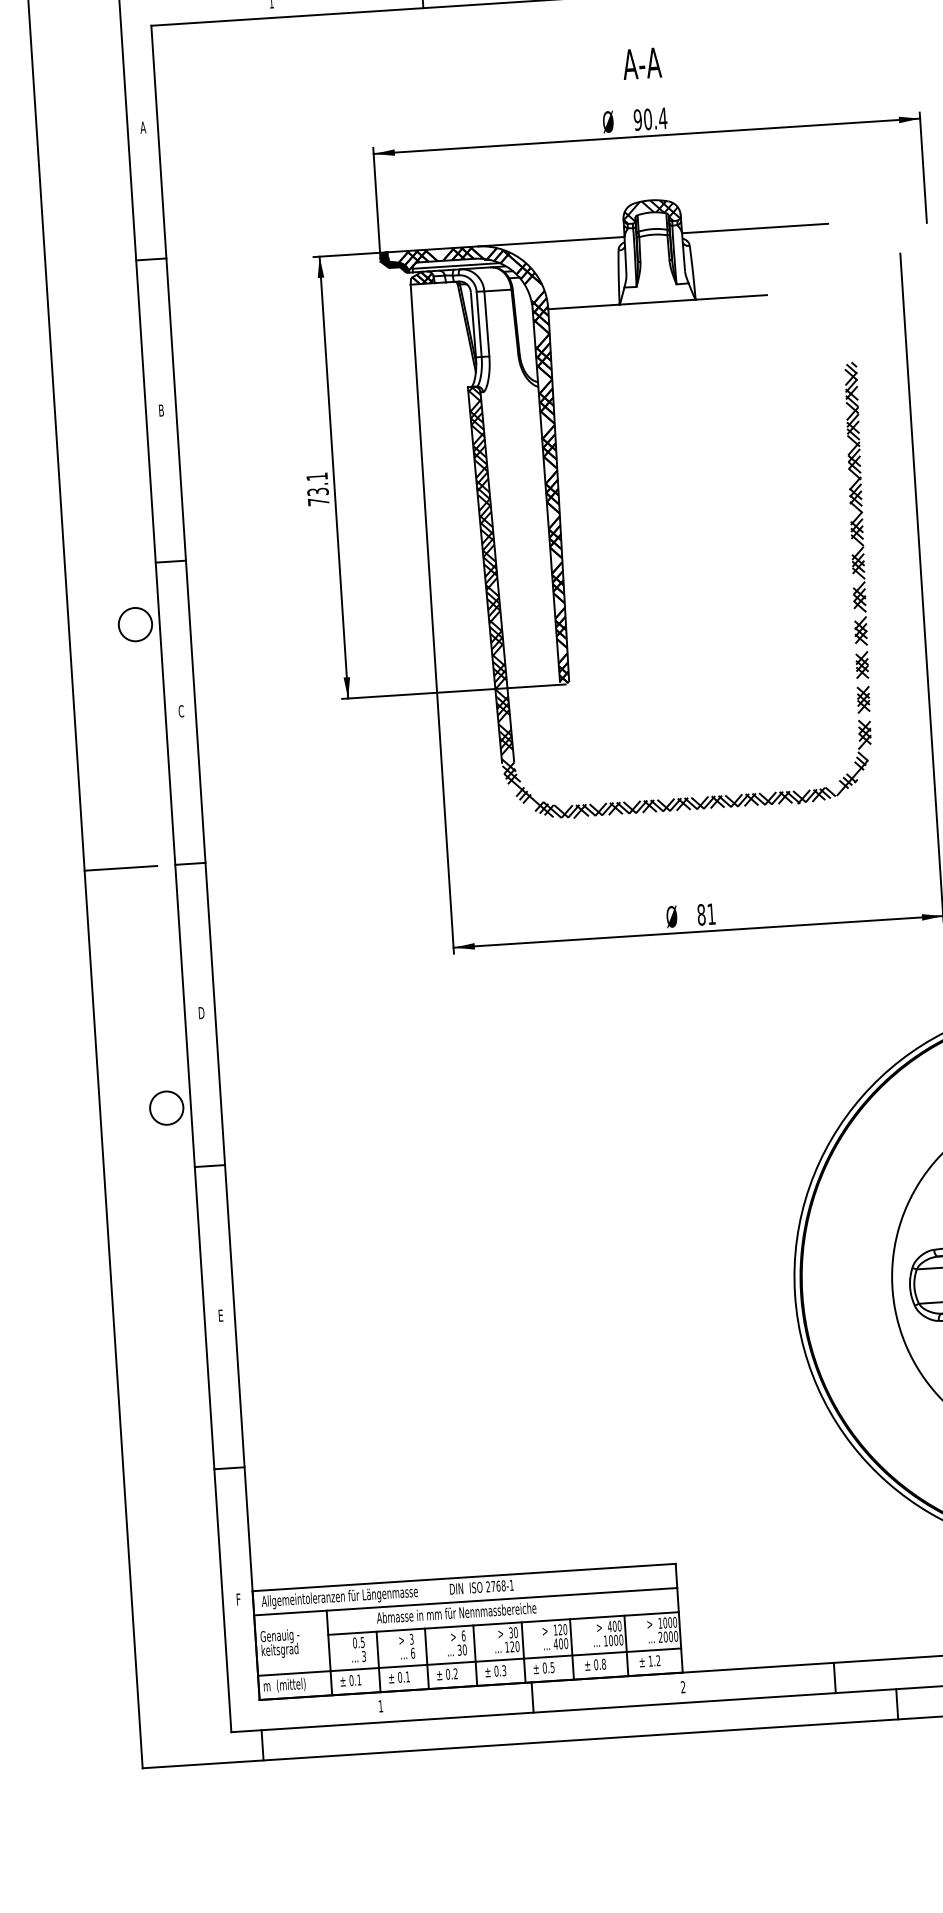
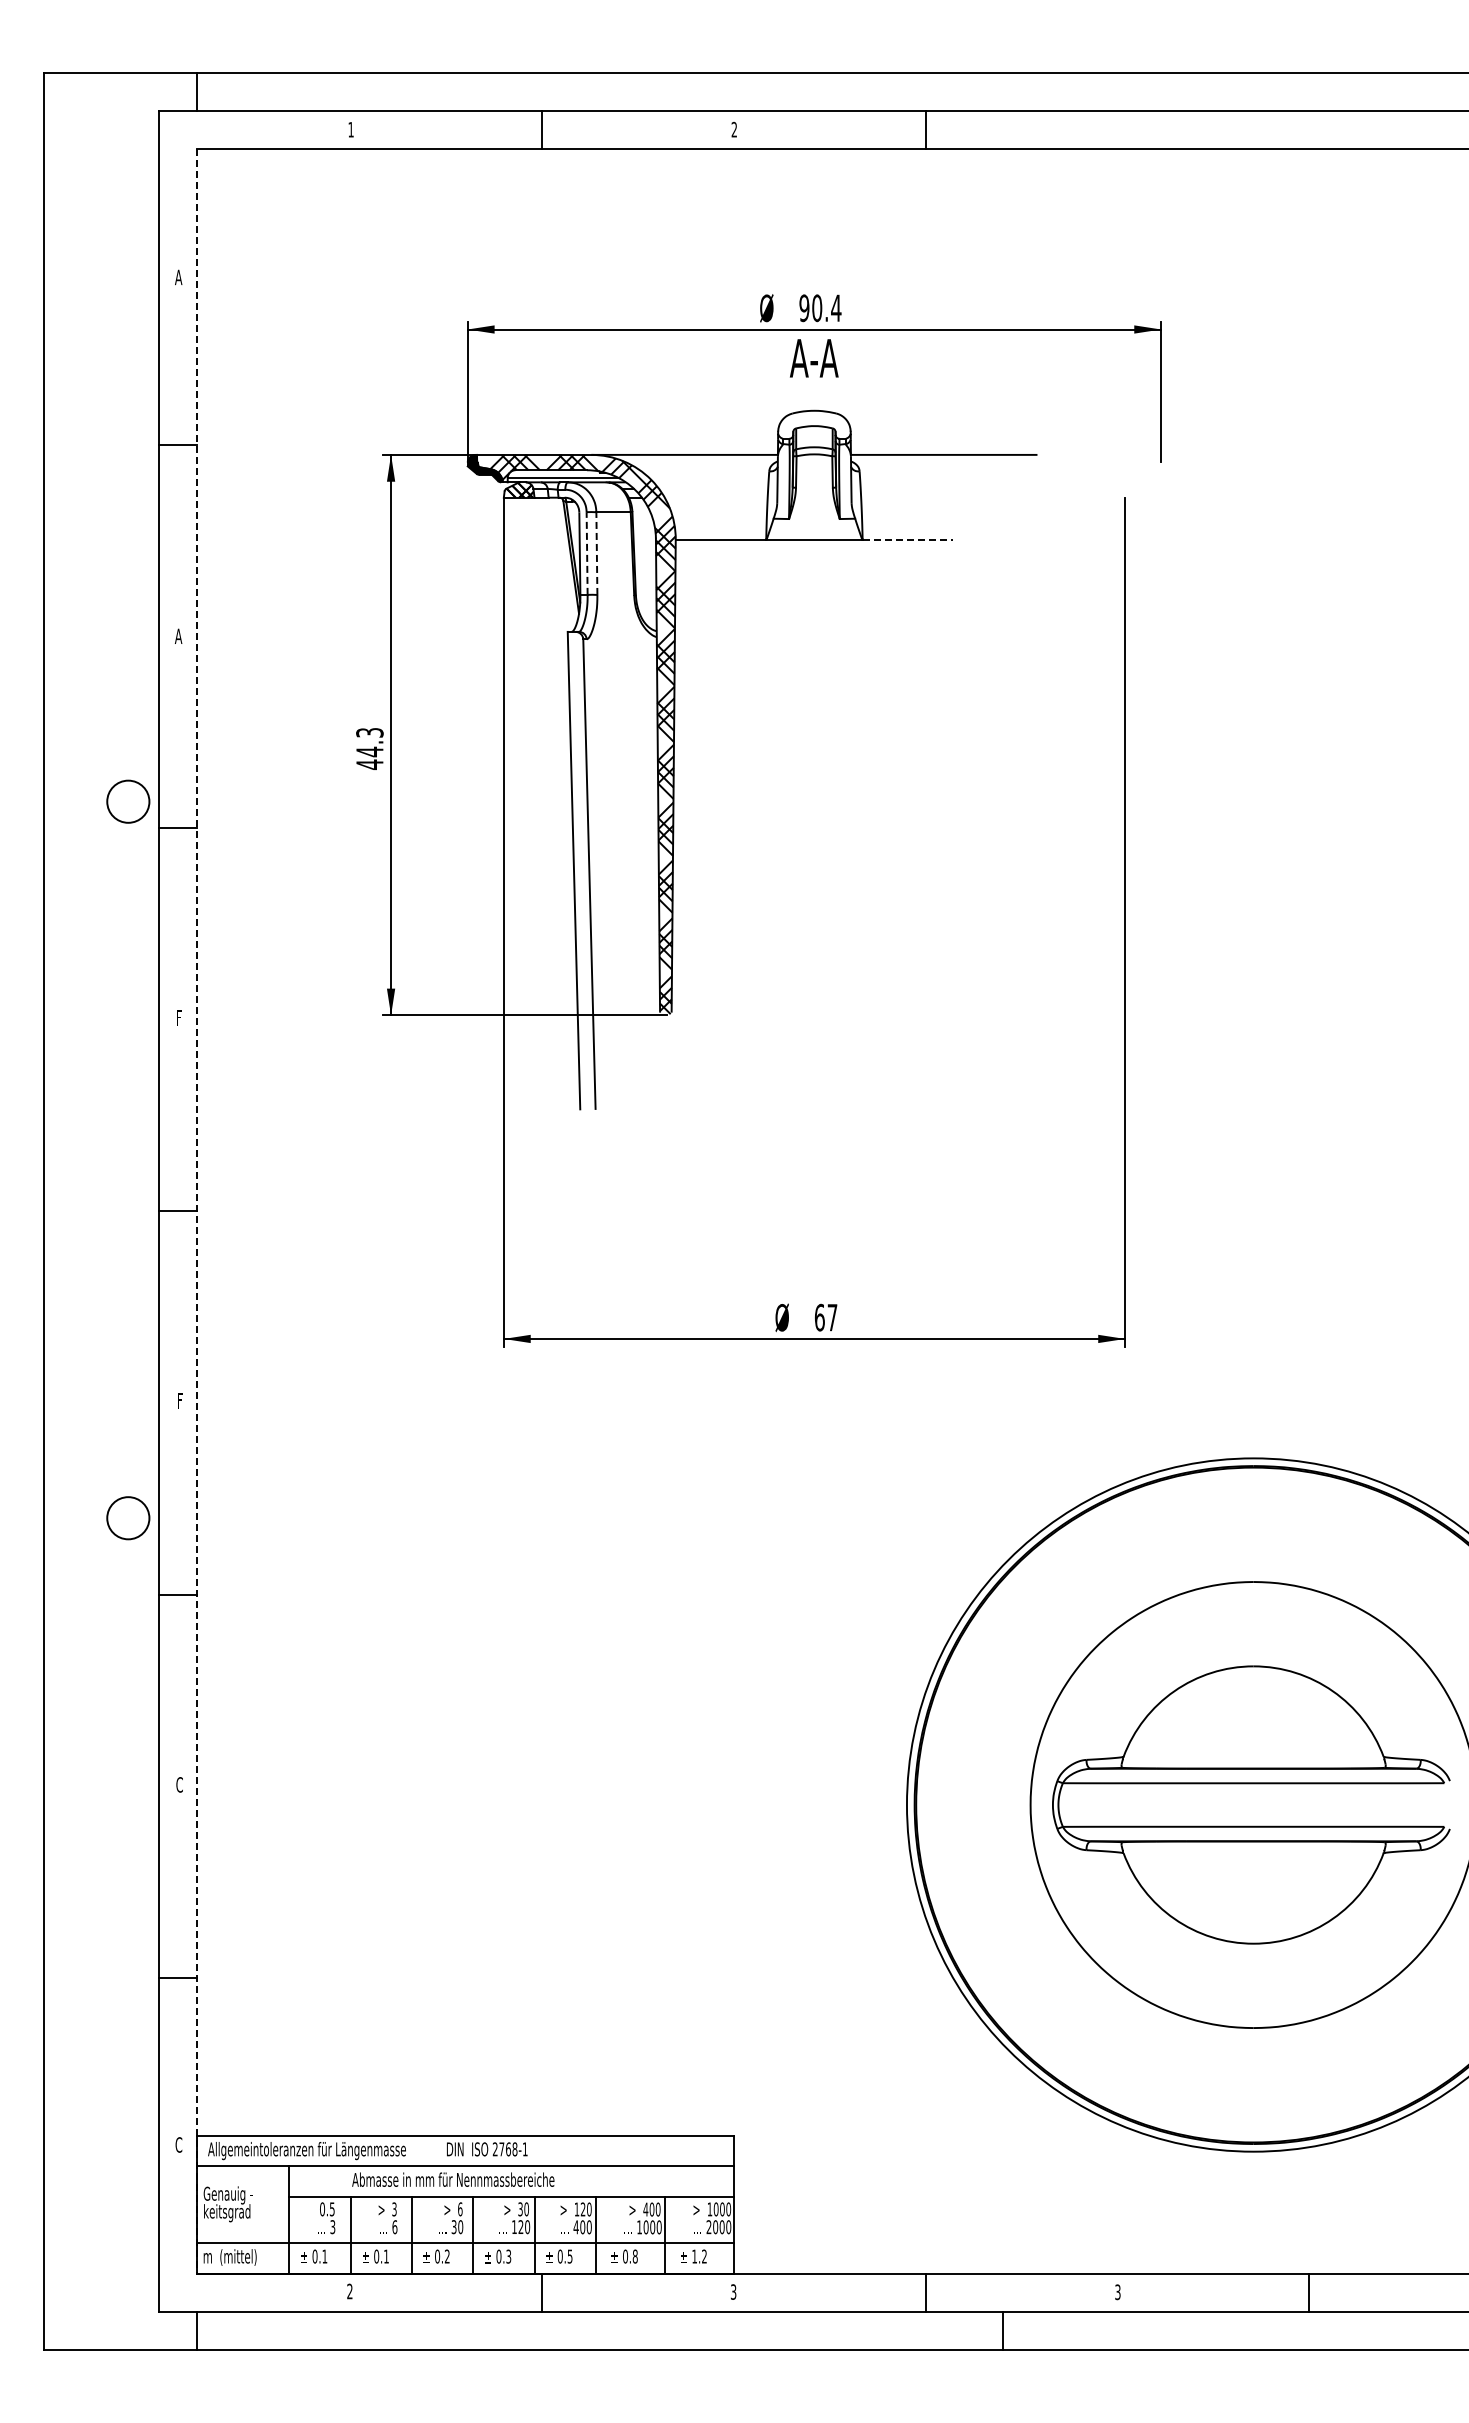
text: (642, 63) -> (814, 358), moved
hatch: (651, 211) -> (813, 424), removed
line: (731, 297) -> (908, 540), solid -> dashed
line: (486, 323) -> (596, 553), solid -> dashed
line: (479, 324) -> (587, 553), solid -> dashed
text: (161, 409) -> (178, 635), B -> A
hatch: (480, 467) -> (576, 734), removed
text: (317, 489) -> (369, 749), 73.1 -> 44.3
hatch: (675, 592) -> (813, 908), removed
circle: (135, 624) -> (128, 801), moved
text: (180, 710) -> (178, 1017), C -> F
line: (205, 862) -> (197, 1211), solid -> dashed
line: (120, 868) -> (89, 1211), removed
text: (705, 914) -> (825, 1317), 81 -> 67
text: (201, 1012) -> (179, 1400), D -> F
text: (220, 1315) -> (179, 1784), E -> C
text: (238, 1599) -> (178, 2144), F -> C
text: (683, 1686) -> (733, 2291), 2 -> 3
text: (380, 1706) -> (349, 2291), 1 -> 2

